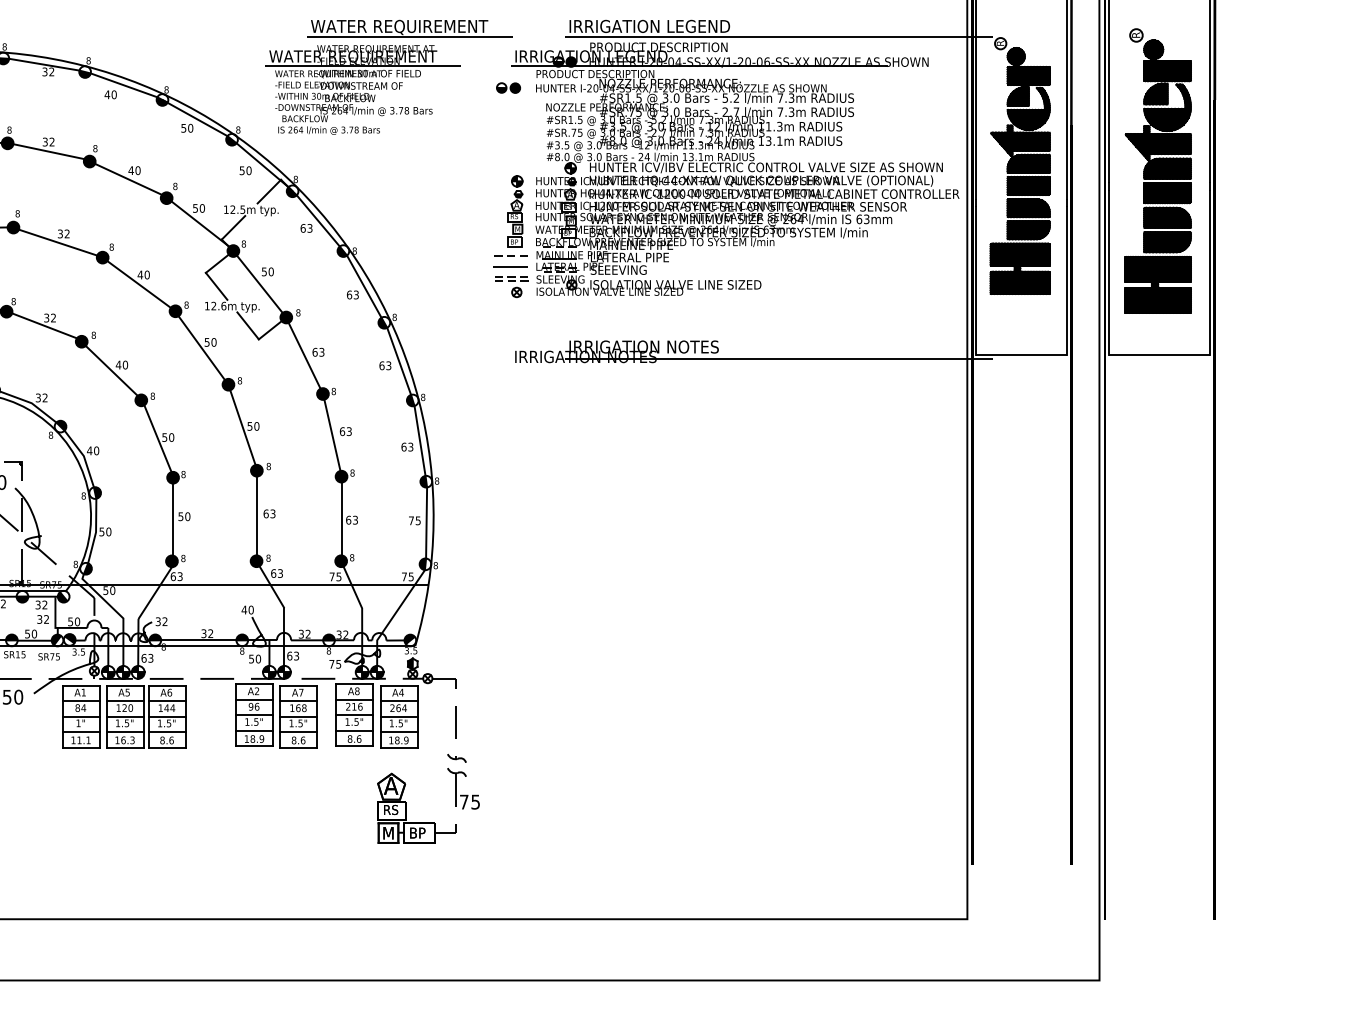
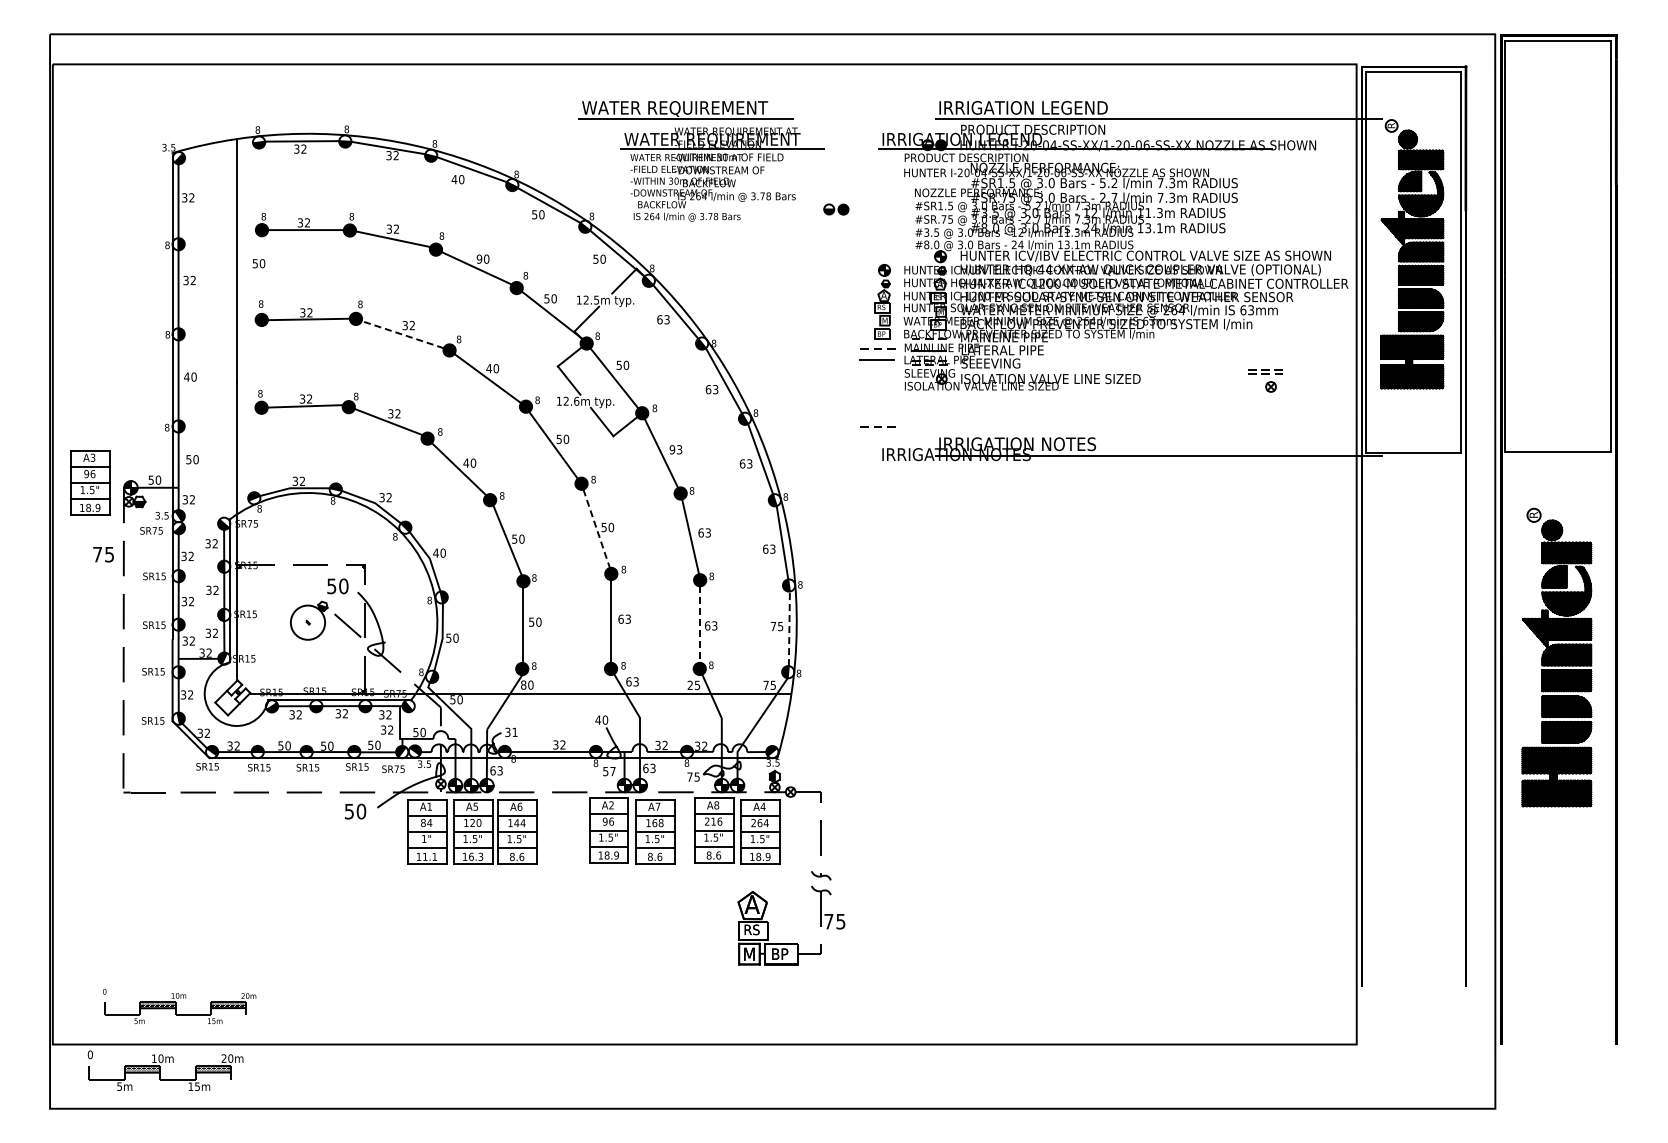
part: (409, 28) -> (685, 110), moved
part: (508, 88) -> (836, 209), moved
text: (131, 170) -> (479, 258), 40 -> 90
part: (1157, 170) -> (1556, 657), moved
line: (57, 242) -> (402, 334), solid -> dashed
part: (511, 286) -> (1265, 380), moved
line: (510, 330) -> (877, 426), added
text: (315, 352) -> (672, 449), 63 -> 93
line: (242, 428) -> (596, 529), solid -> dashed
line: (341, 519) -> (700, 625), solid -> dashed
line: (426, 522) -> (789, 628), solid -> dashed
text: (176, 576) -> (527, 684), 63 -> 80
text: (331, 576) -> (689, 684), 75 -> 25
text: (164, 620) -> (514, 731), 32 -> 31
text: (257, 658) -> (612, 771), 50 -> 57

